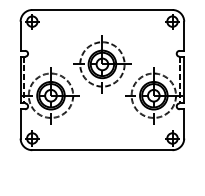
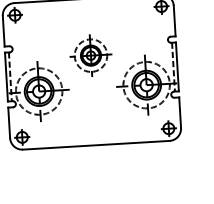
part: (102, 64) -> (91, 55), size x0.7

